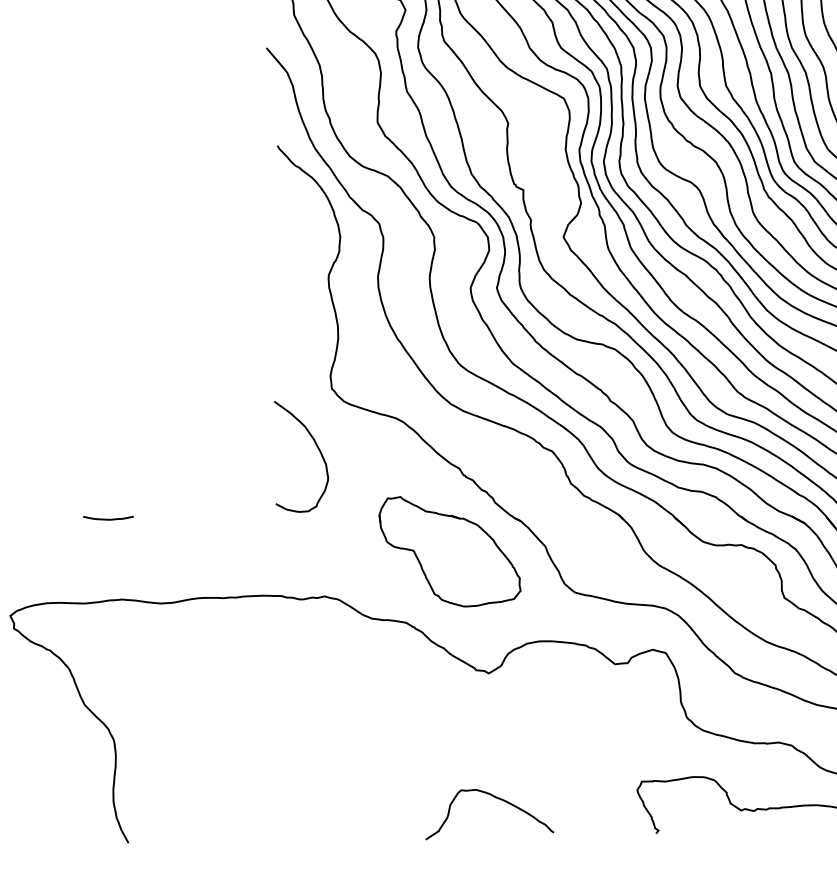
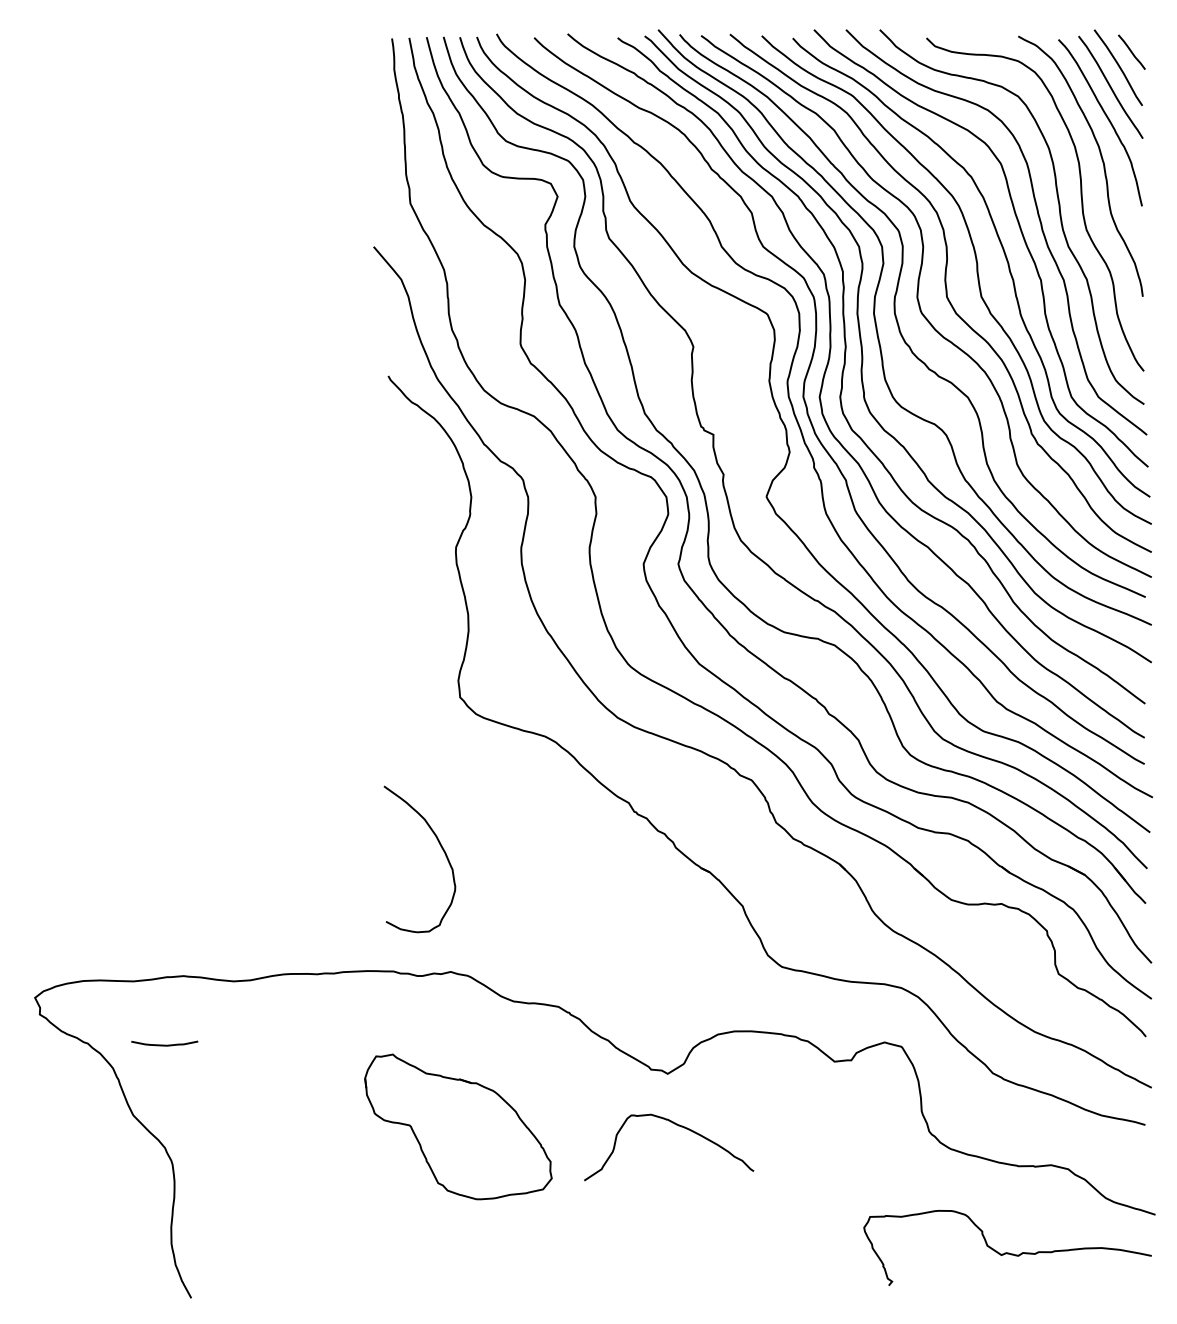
curve: (317, 448) -> (441, 848), moved
curve: (108, 518) -> (164, 1044), moved
part: (450, 551) -> (458, 1126), moved
curve: (496, 798) -> (678, 1126), moved

